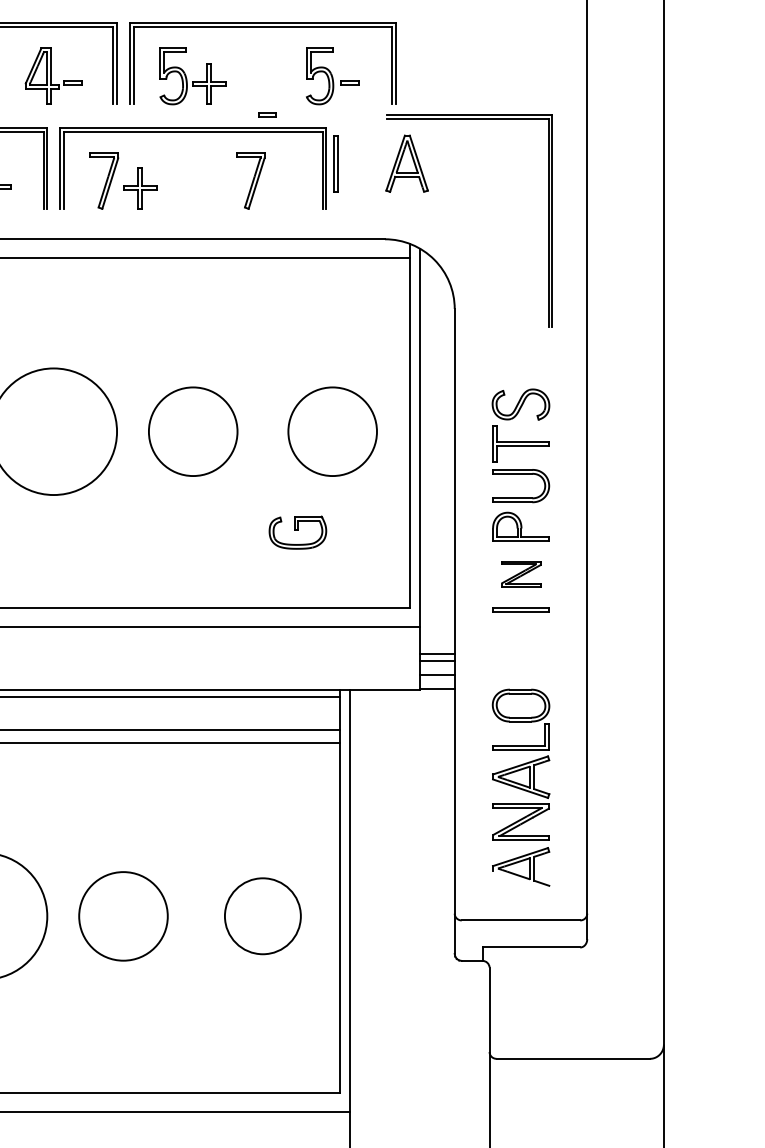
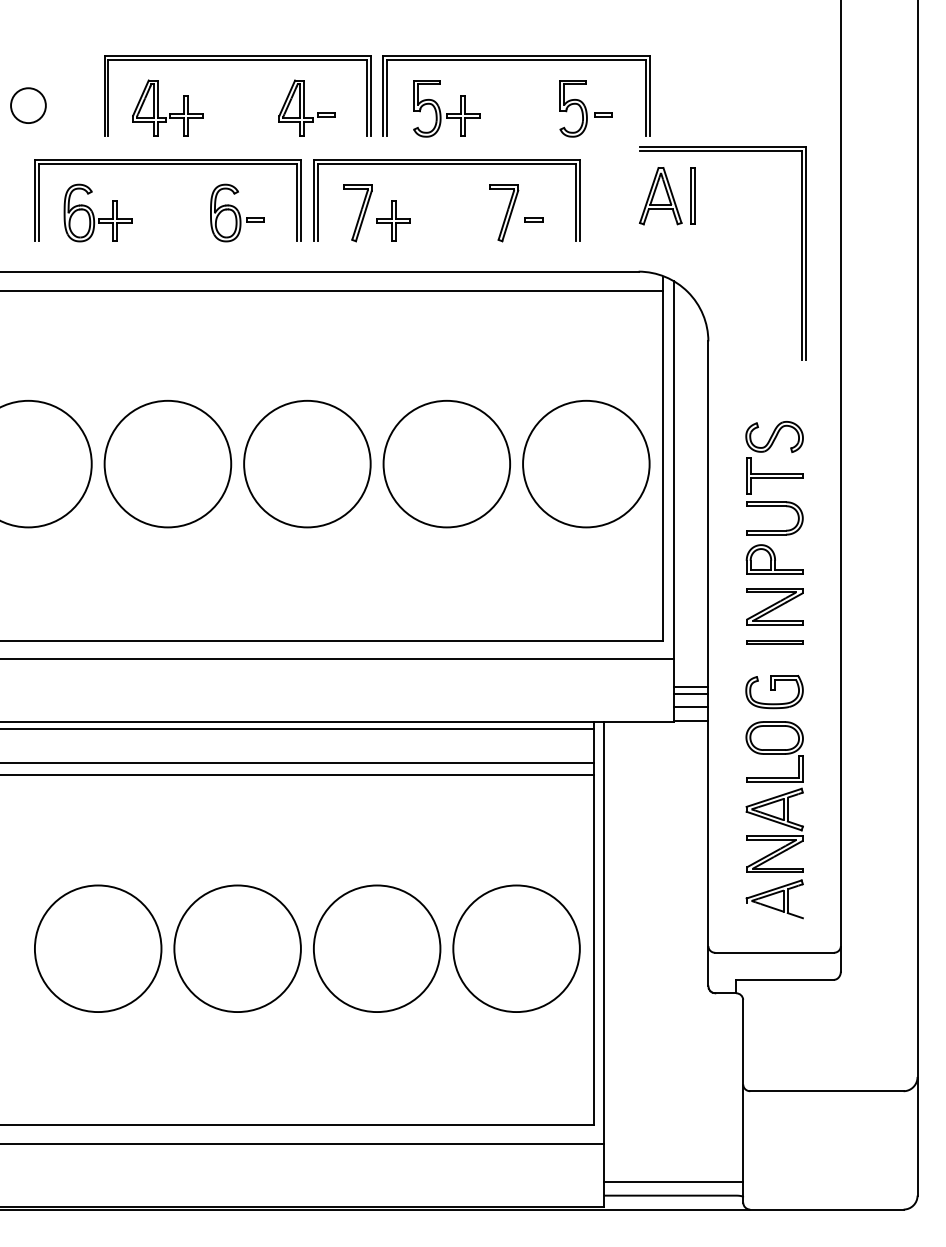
part: (266, 115) -> (533, 219), moved
part: (335, 163) -> (692, 195), moved
circle: (192, 431) -> (446, 463), size x1.43
circle: (332, 431) -> (586, 463), size x1.43
part: (297, 533) -> (774, 692), moved
part: (520, 574) -> (774, 606), size x1.43
circle: (122, 916) -> (376, 948), size x1.43
circle: (262, 916) -> (516, 948), size x1.67

